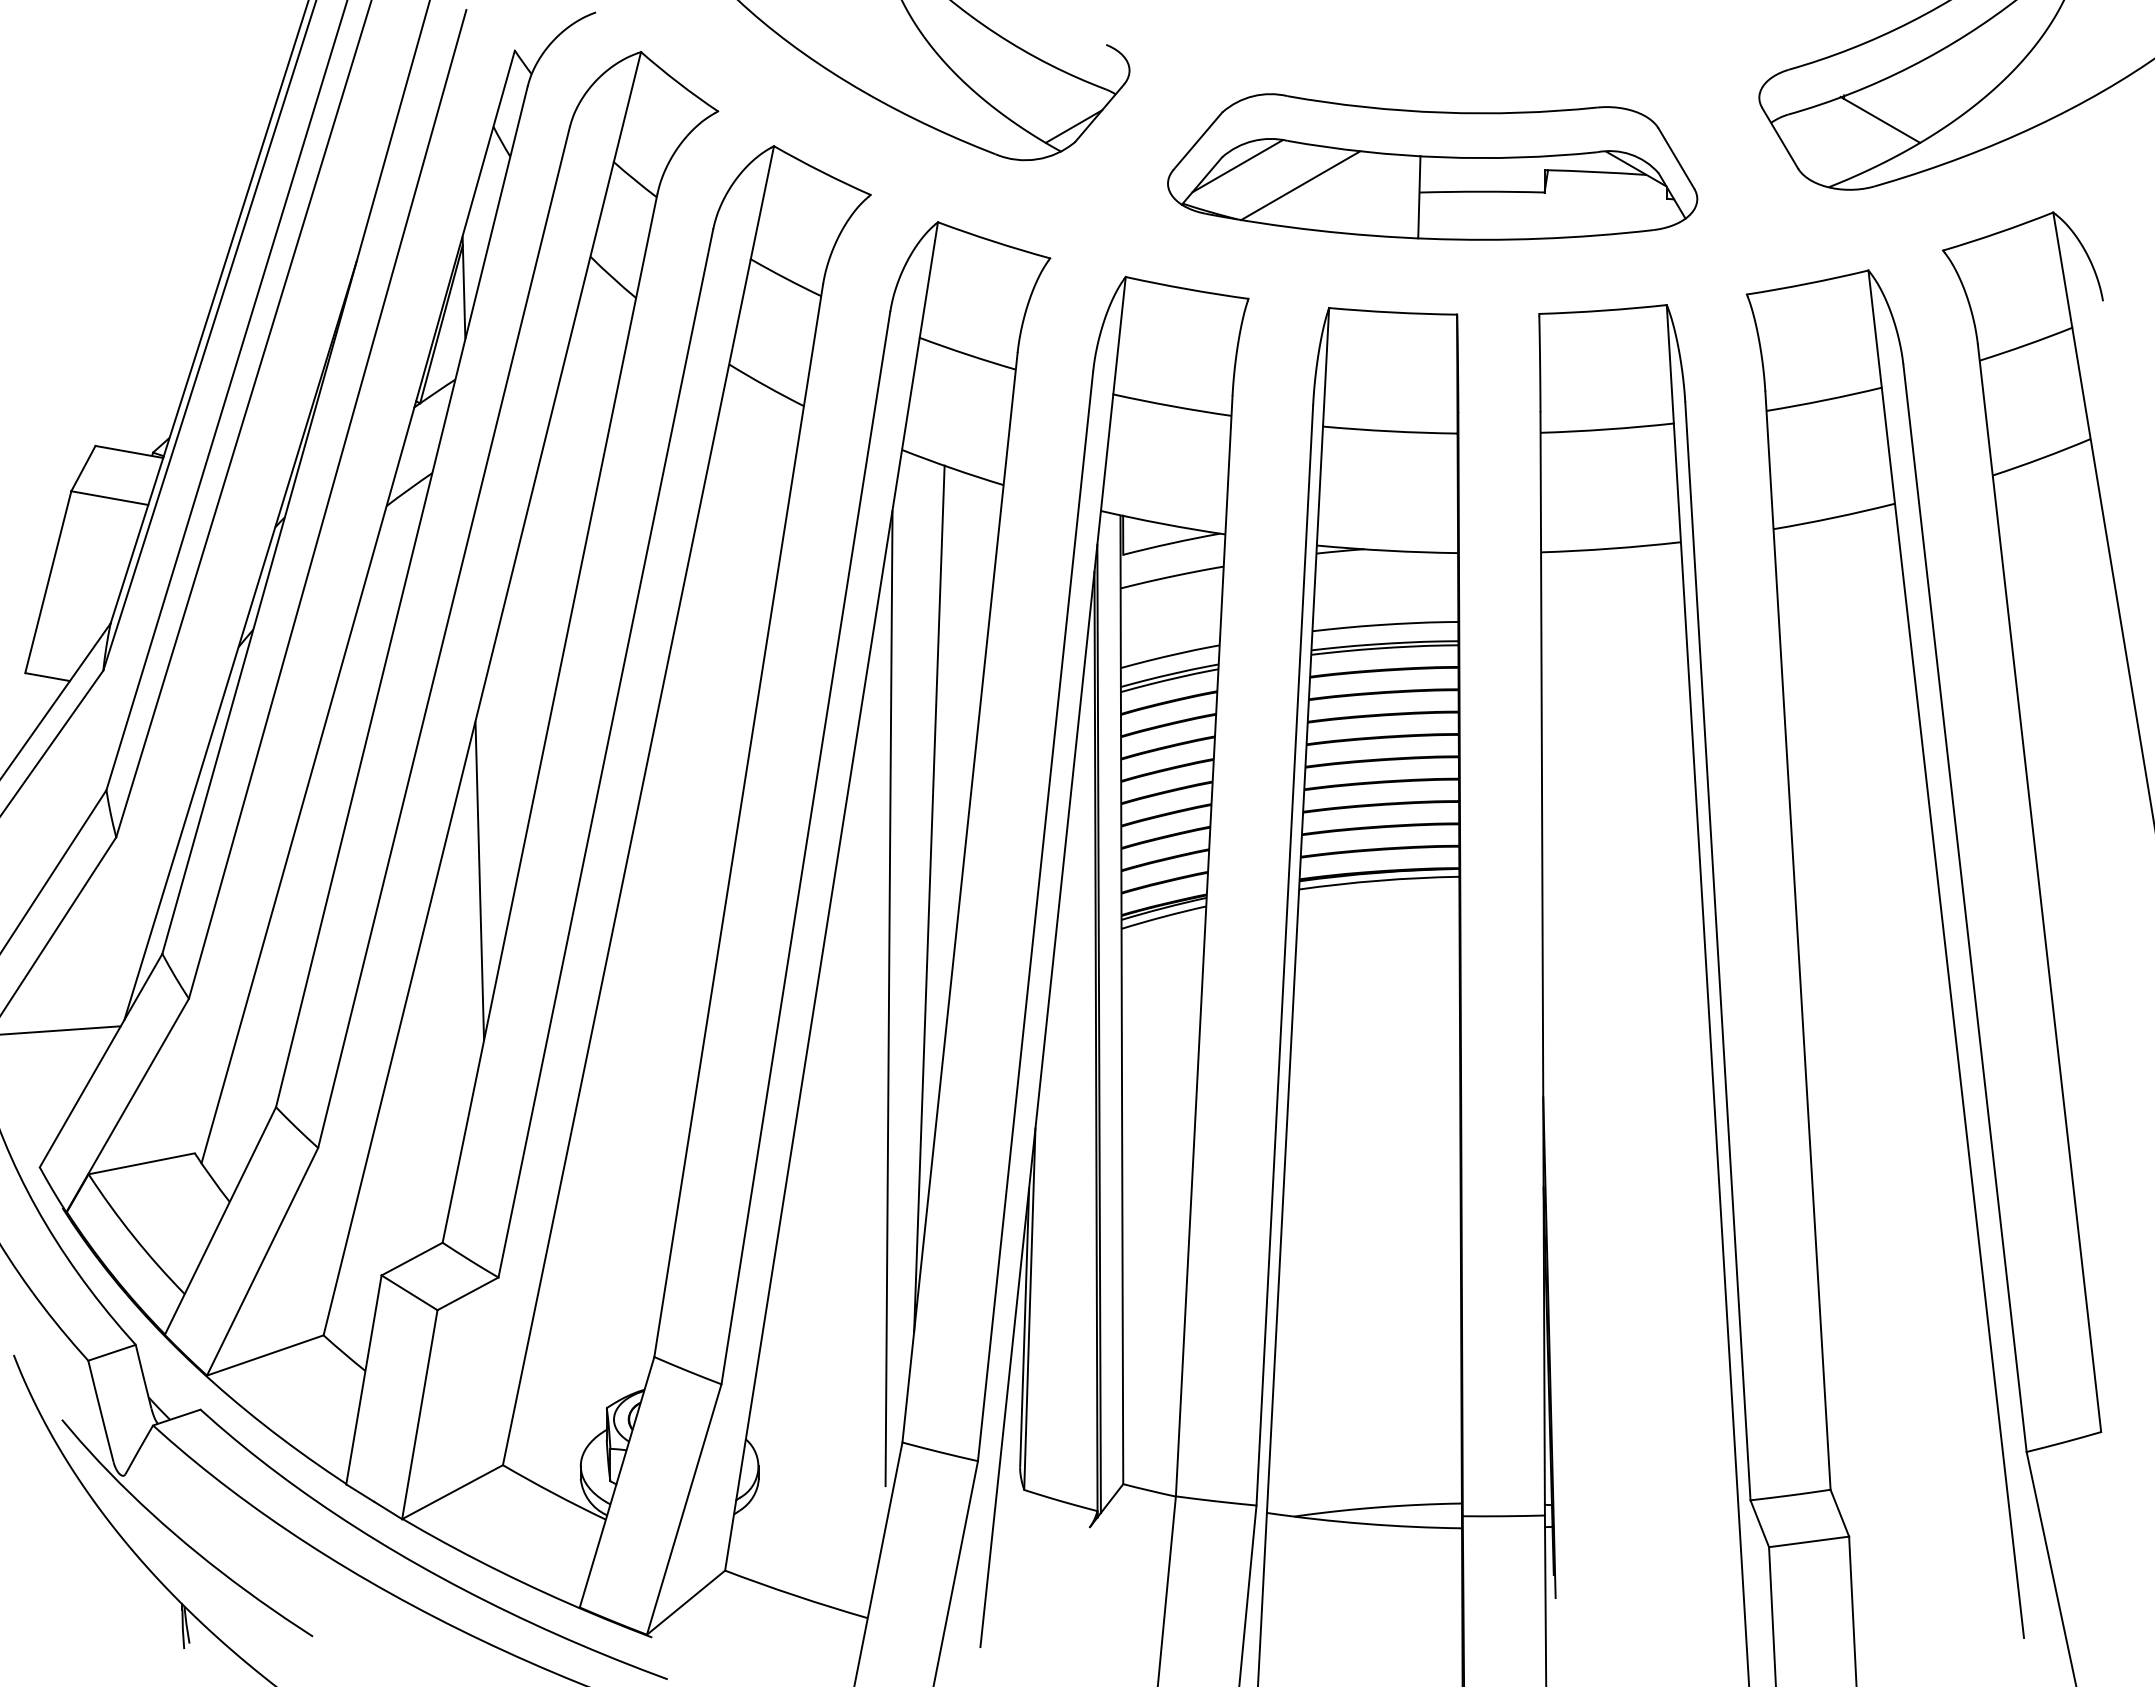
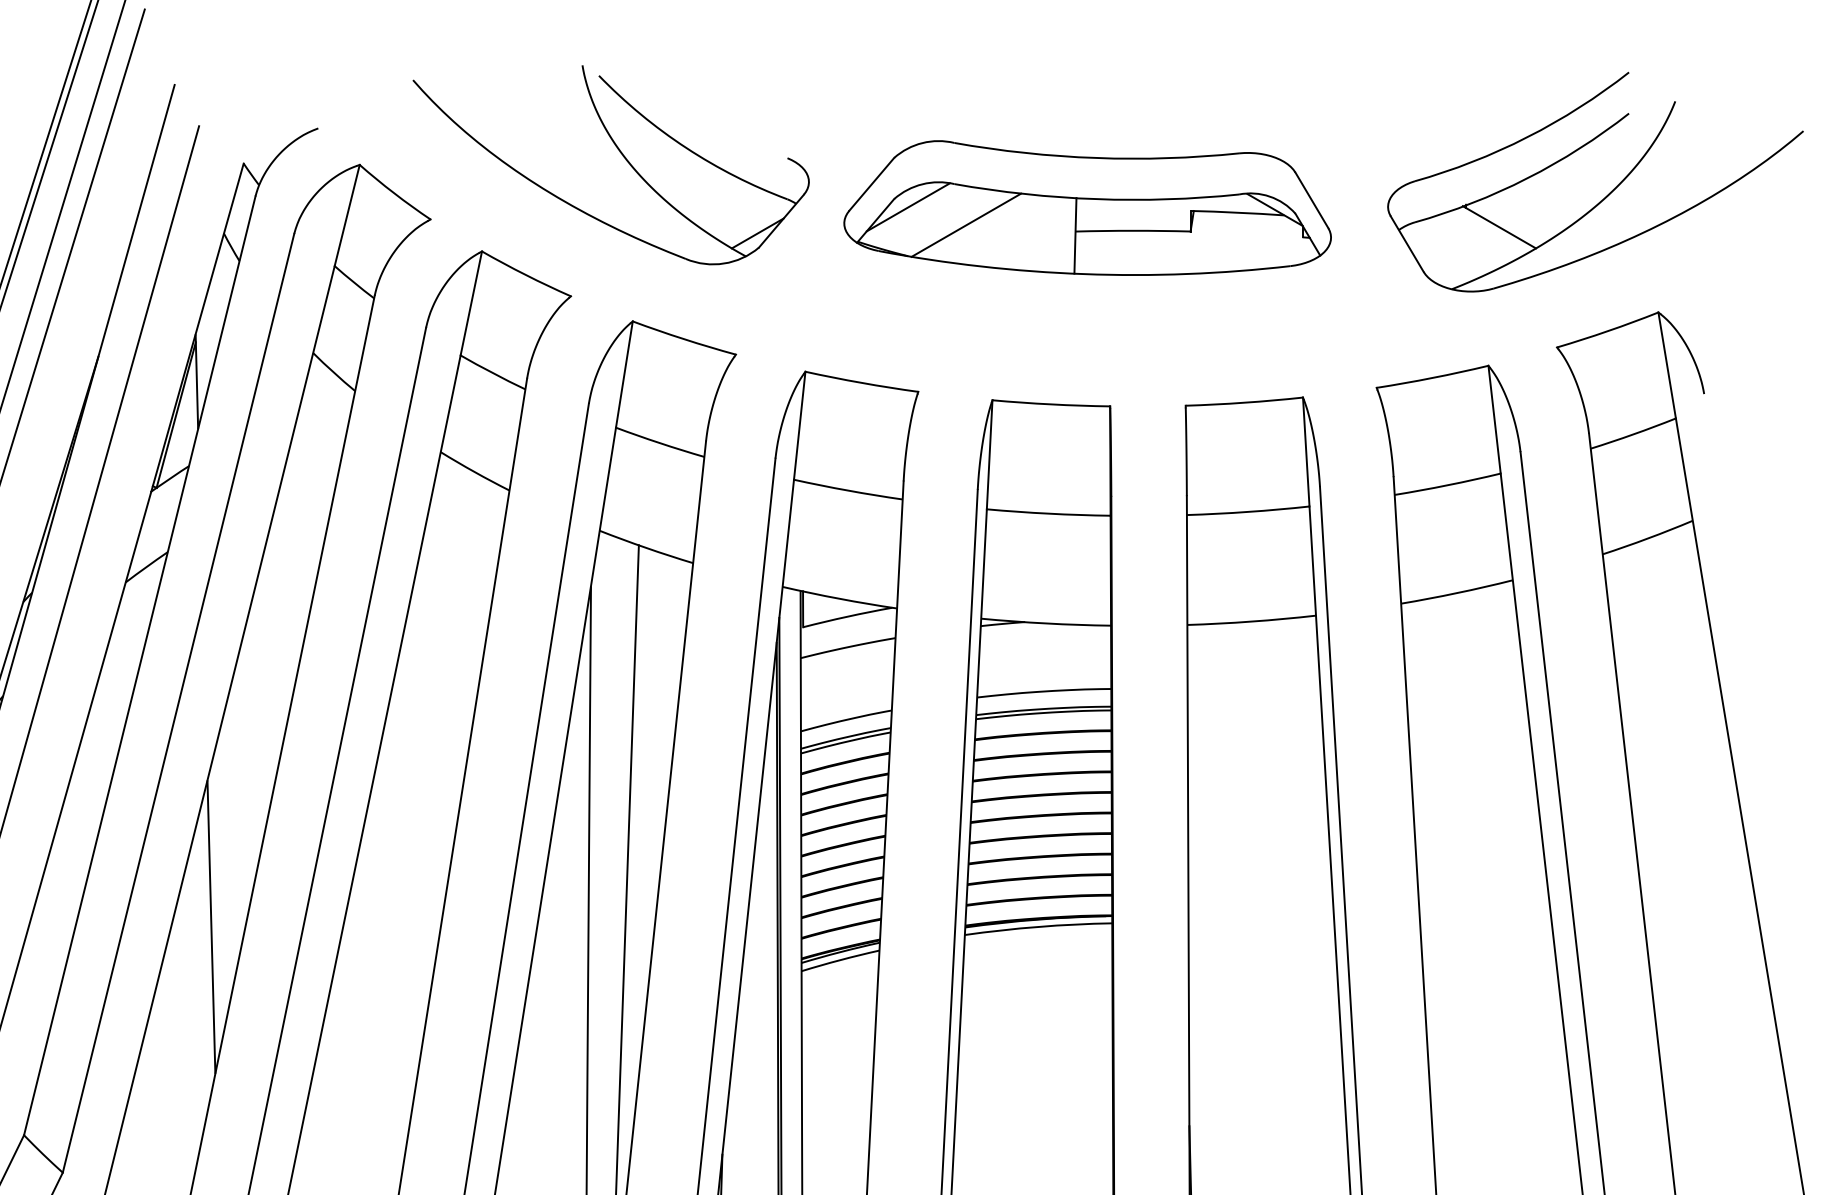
part: (1432, 166) -> (1087, 207), moved

